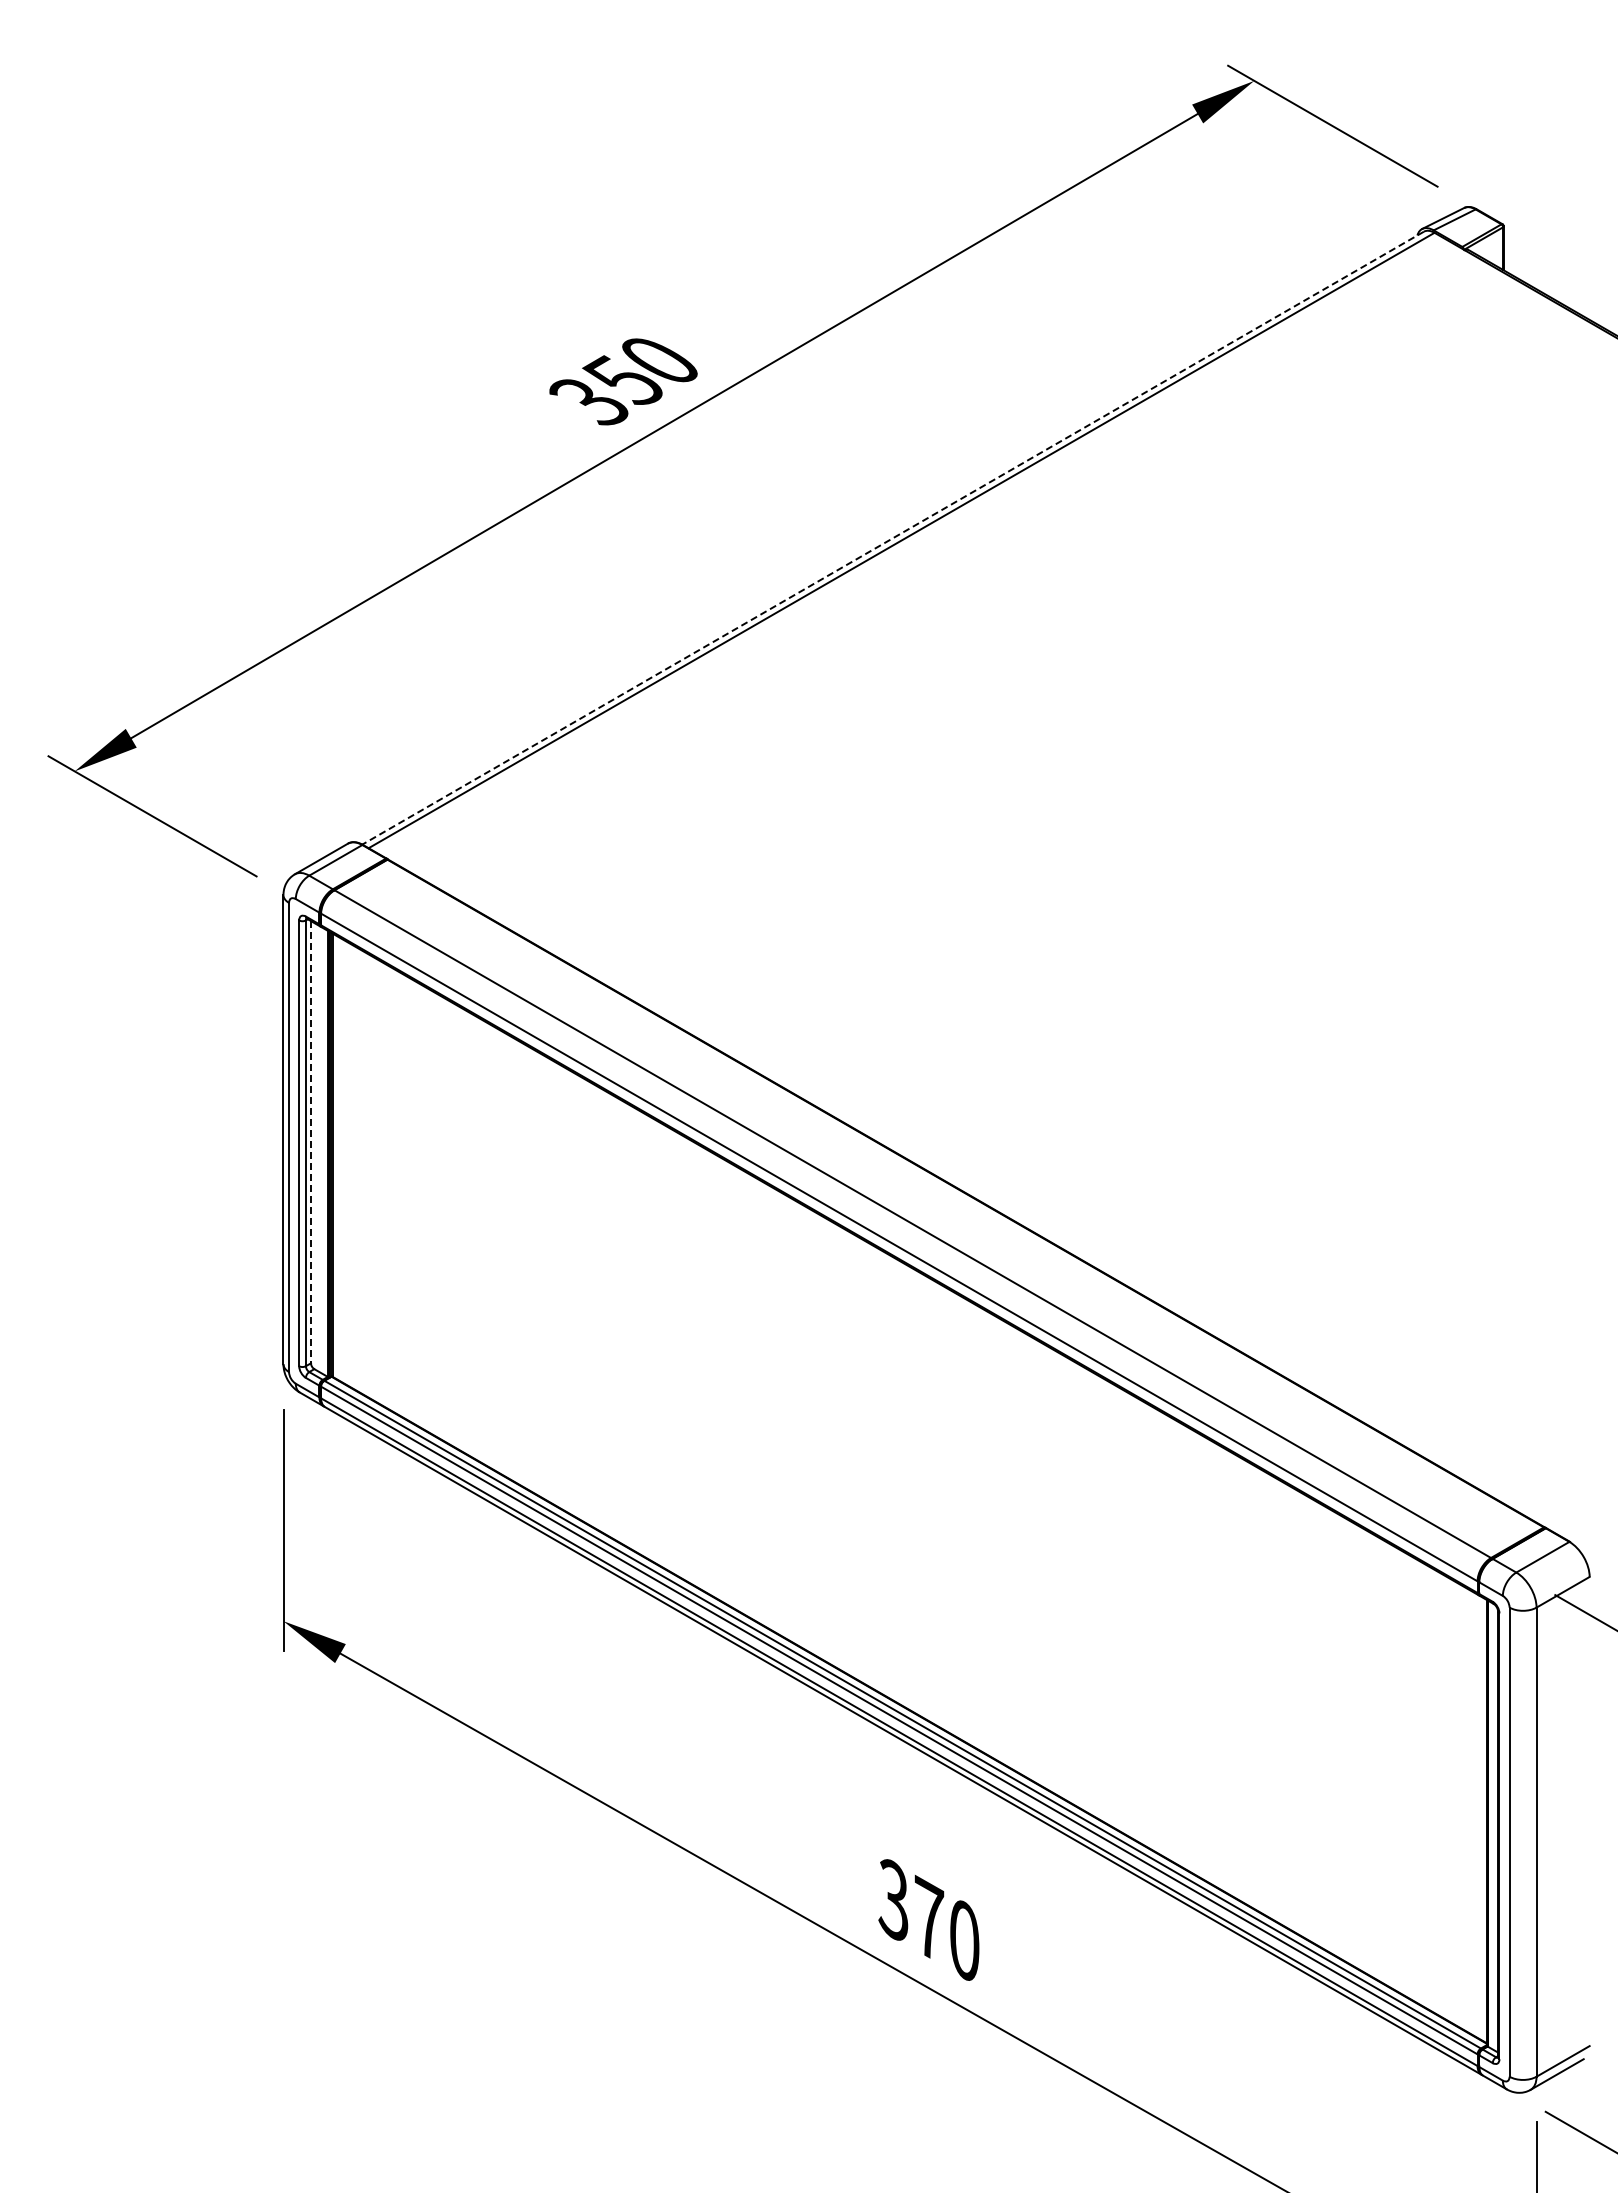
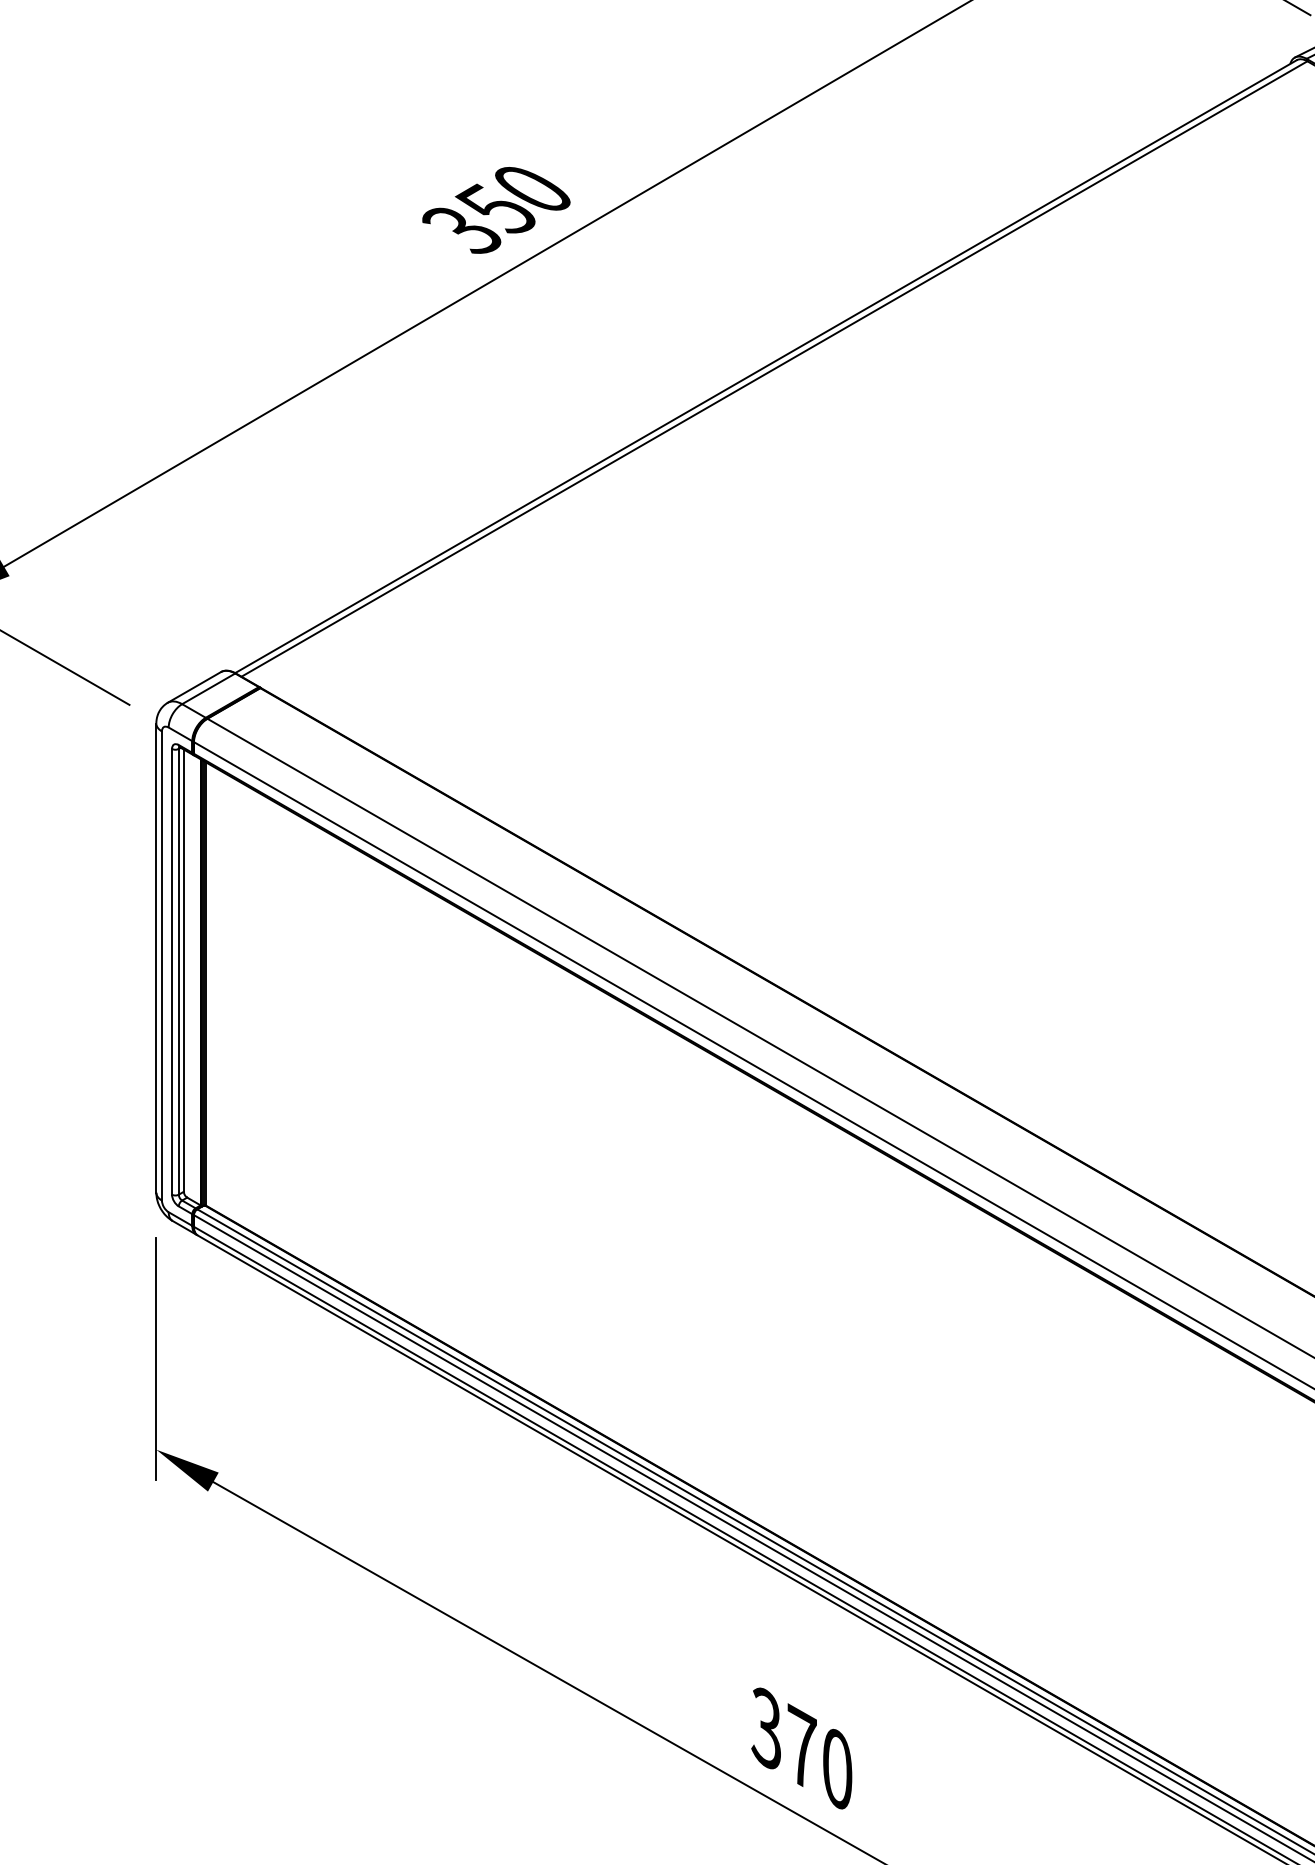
line: (893, 538) -> (766, 366), dashed -> solid
line: (310, 1142) -> (183, 970), dashed -> solid

